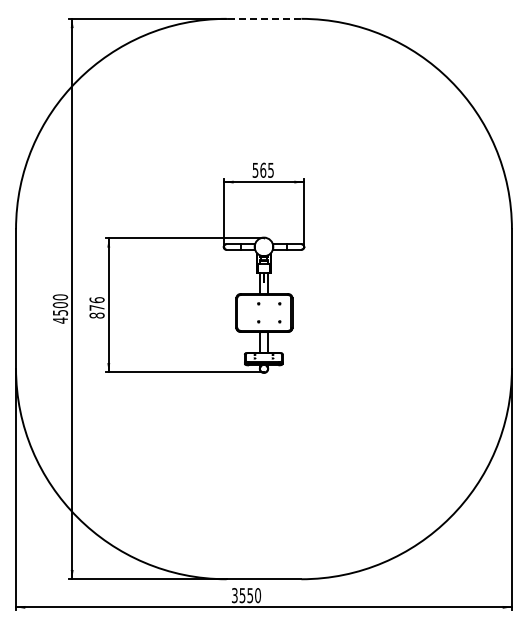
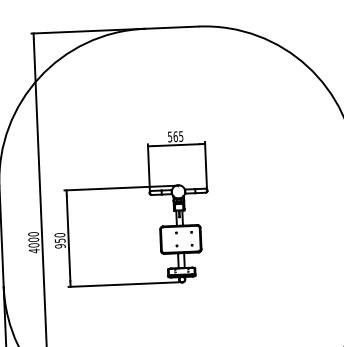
line: (263, 18) -> (171, 27), dashed -> solid
text: (96, 307) -> (59, 240), 876 -> 950
text: (60, 312) -> (34, 245), 4500 -> 4000

